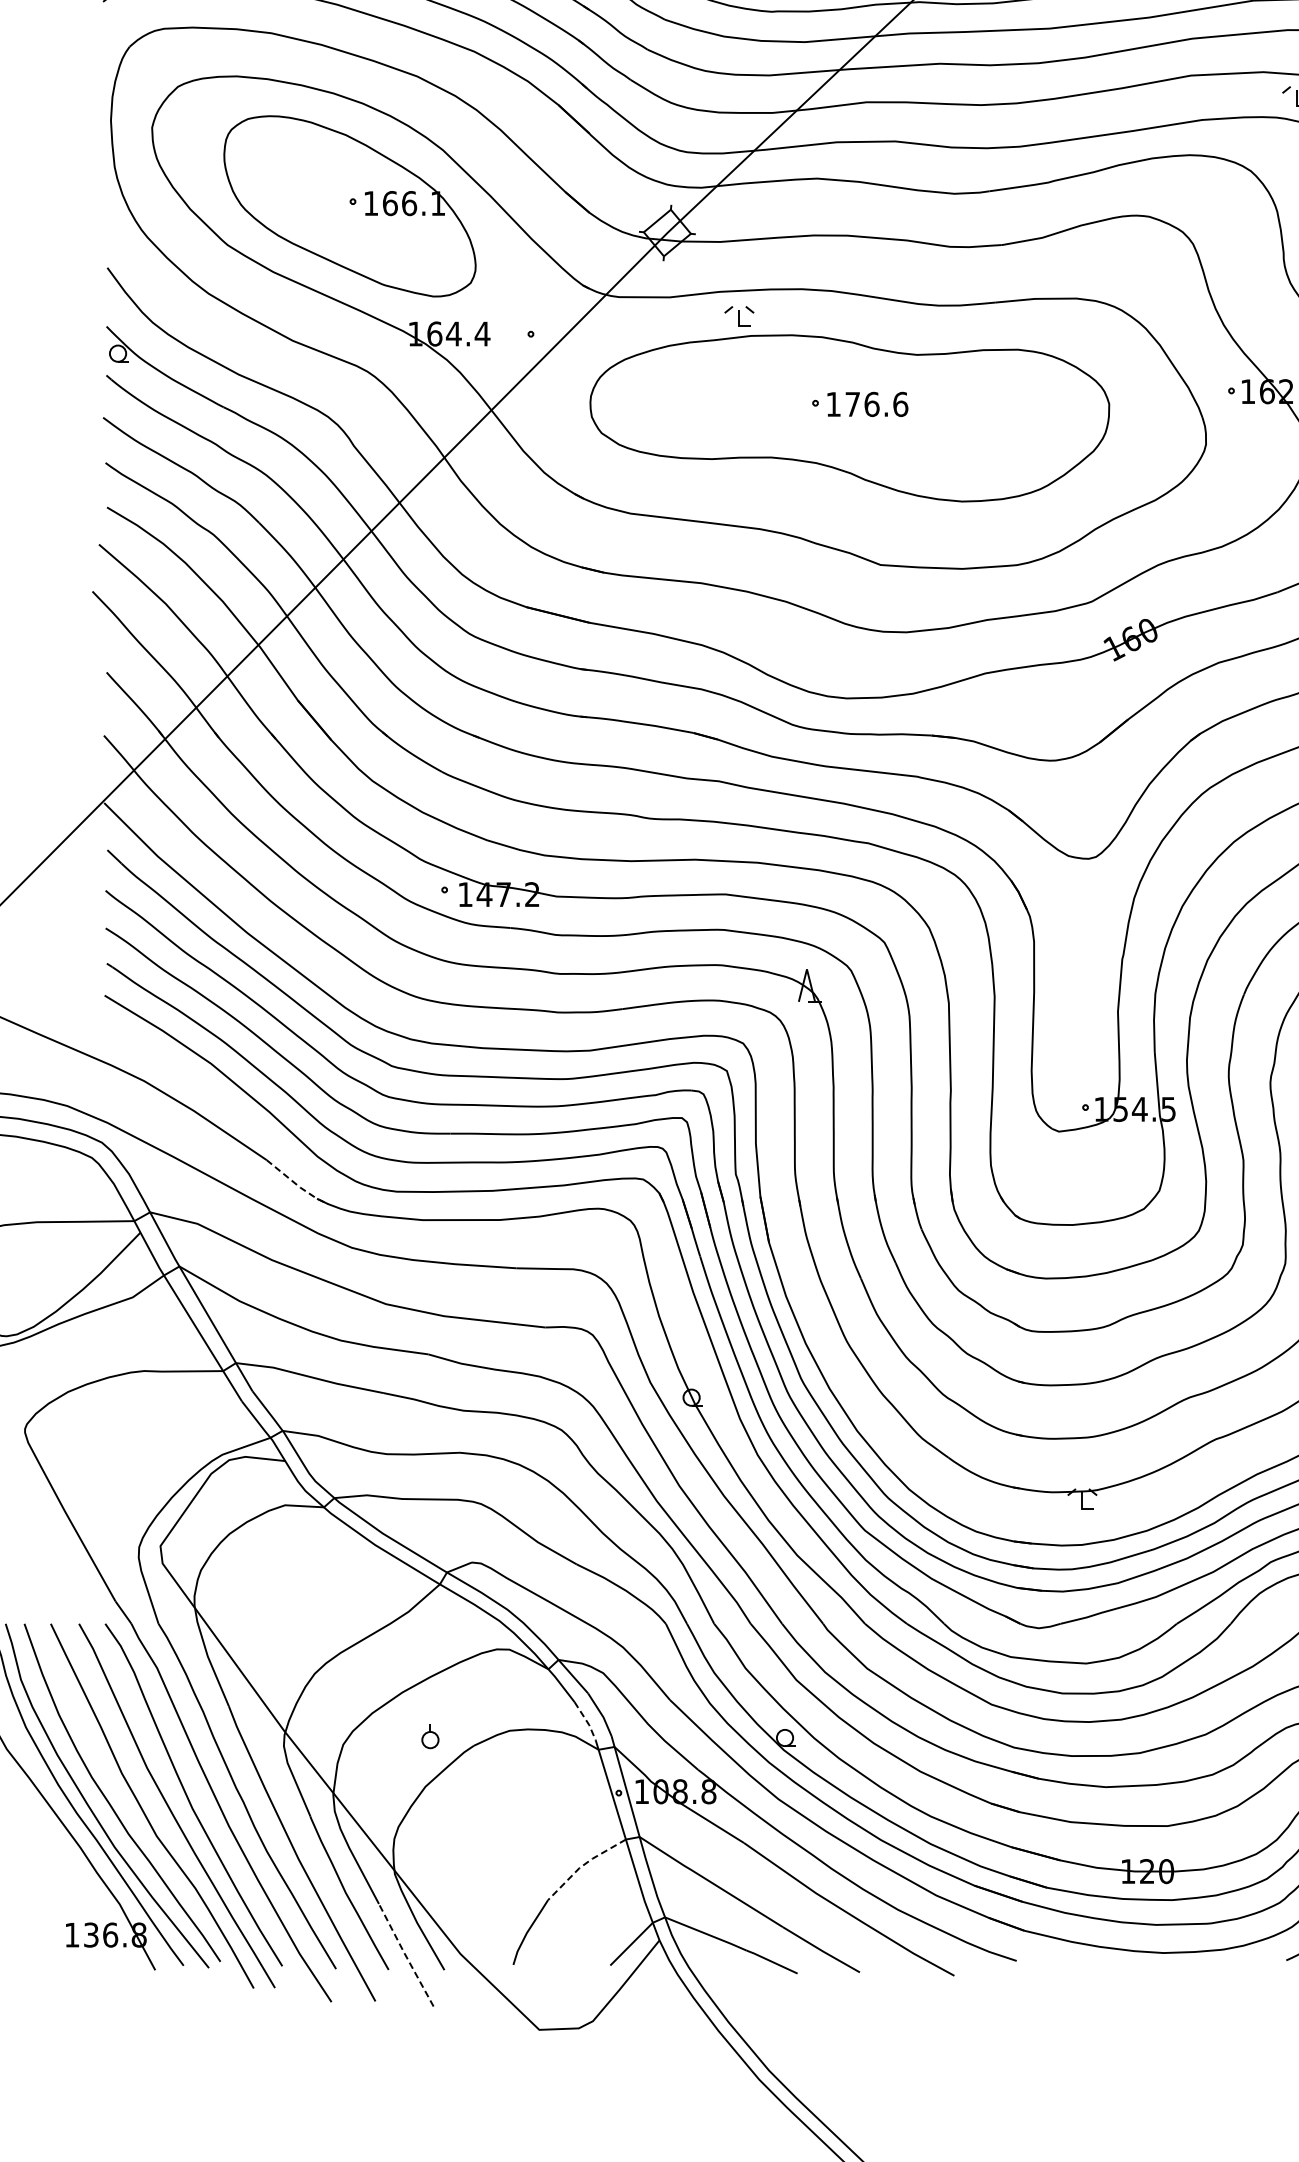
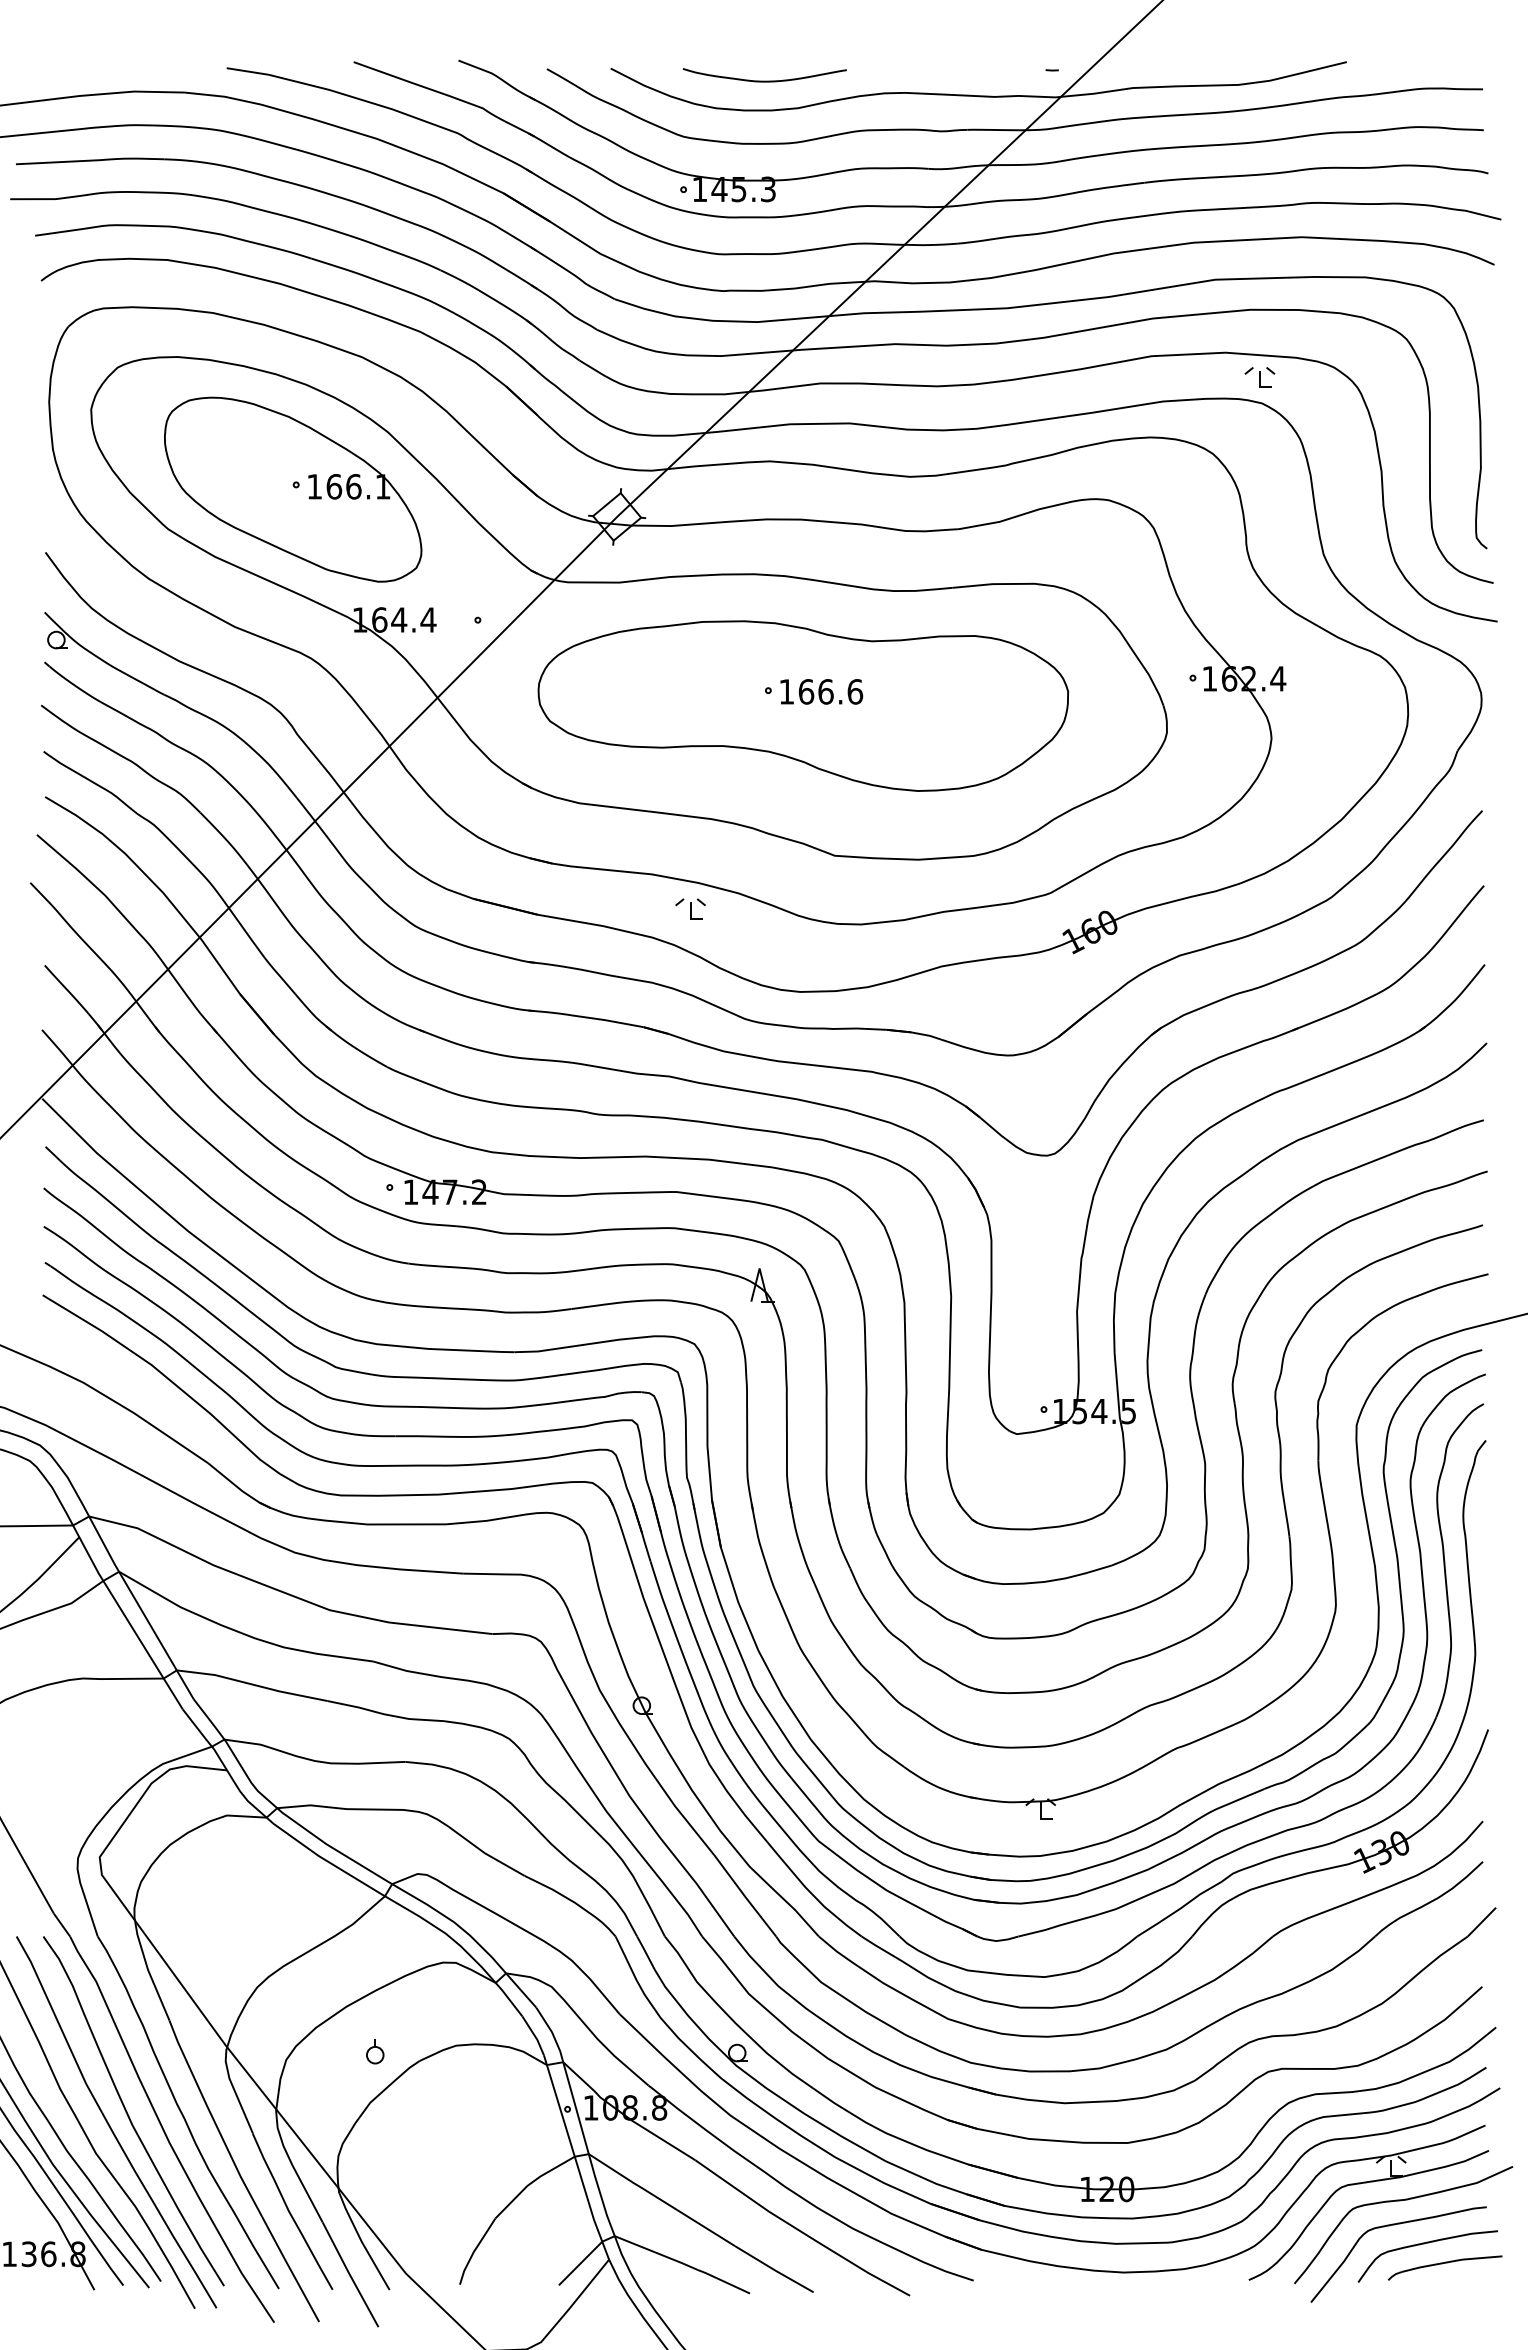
part: (739, 315) -> (690, 908), moved
text: (852, 404) -> (806, 691), 176.6 -> 166.6
line: (297, 1184) -> (239, 1488), dashed -> solid
line: (586, 1720) -> (534, 2035), dashed -> solid
line: (583, 1865) -> (531, 2183), dashed -> solid
line: (405, 1954) -> (349, 2274), dashed -> solid

